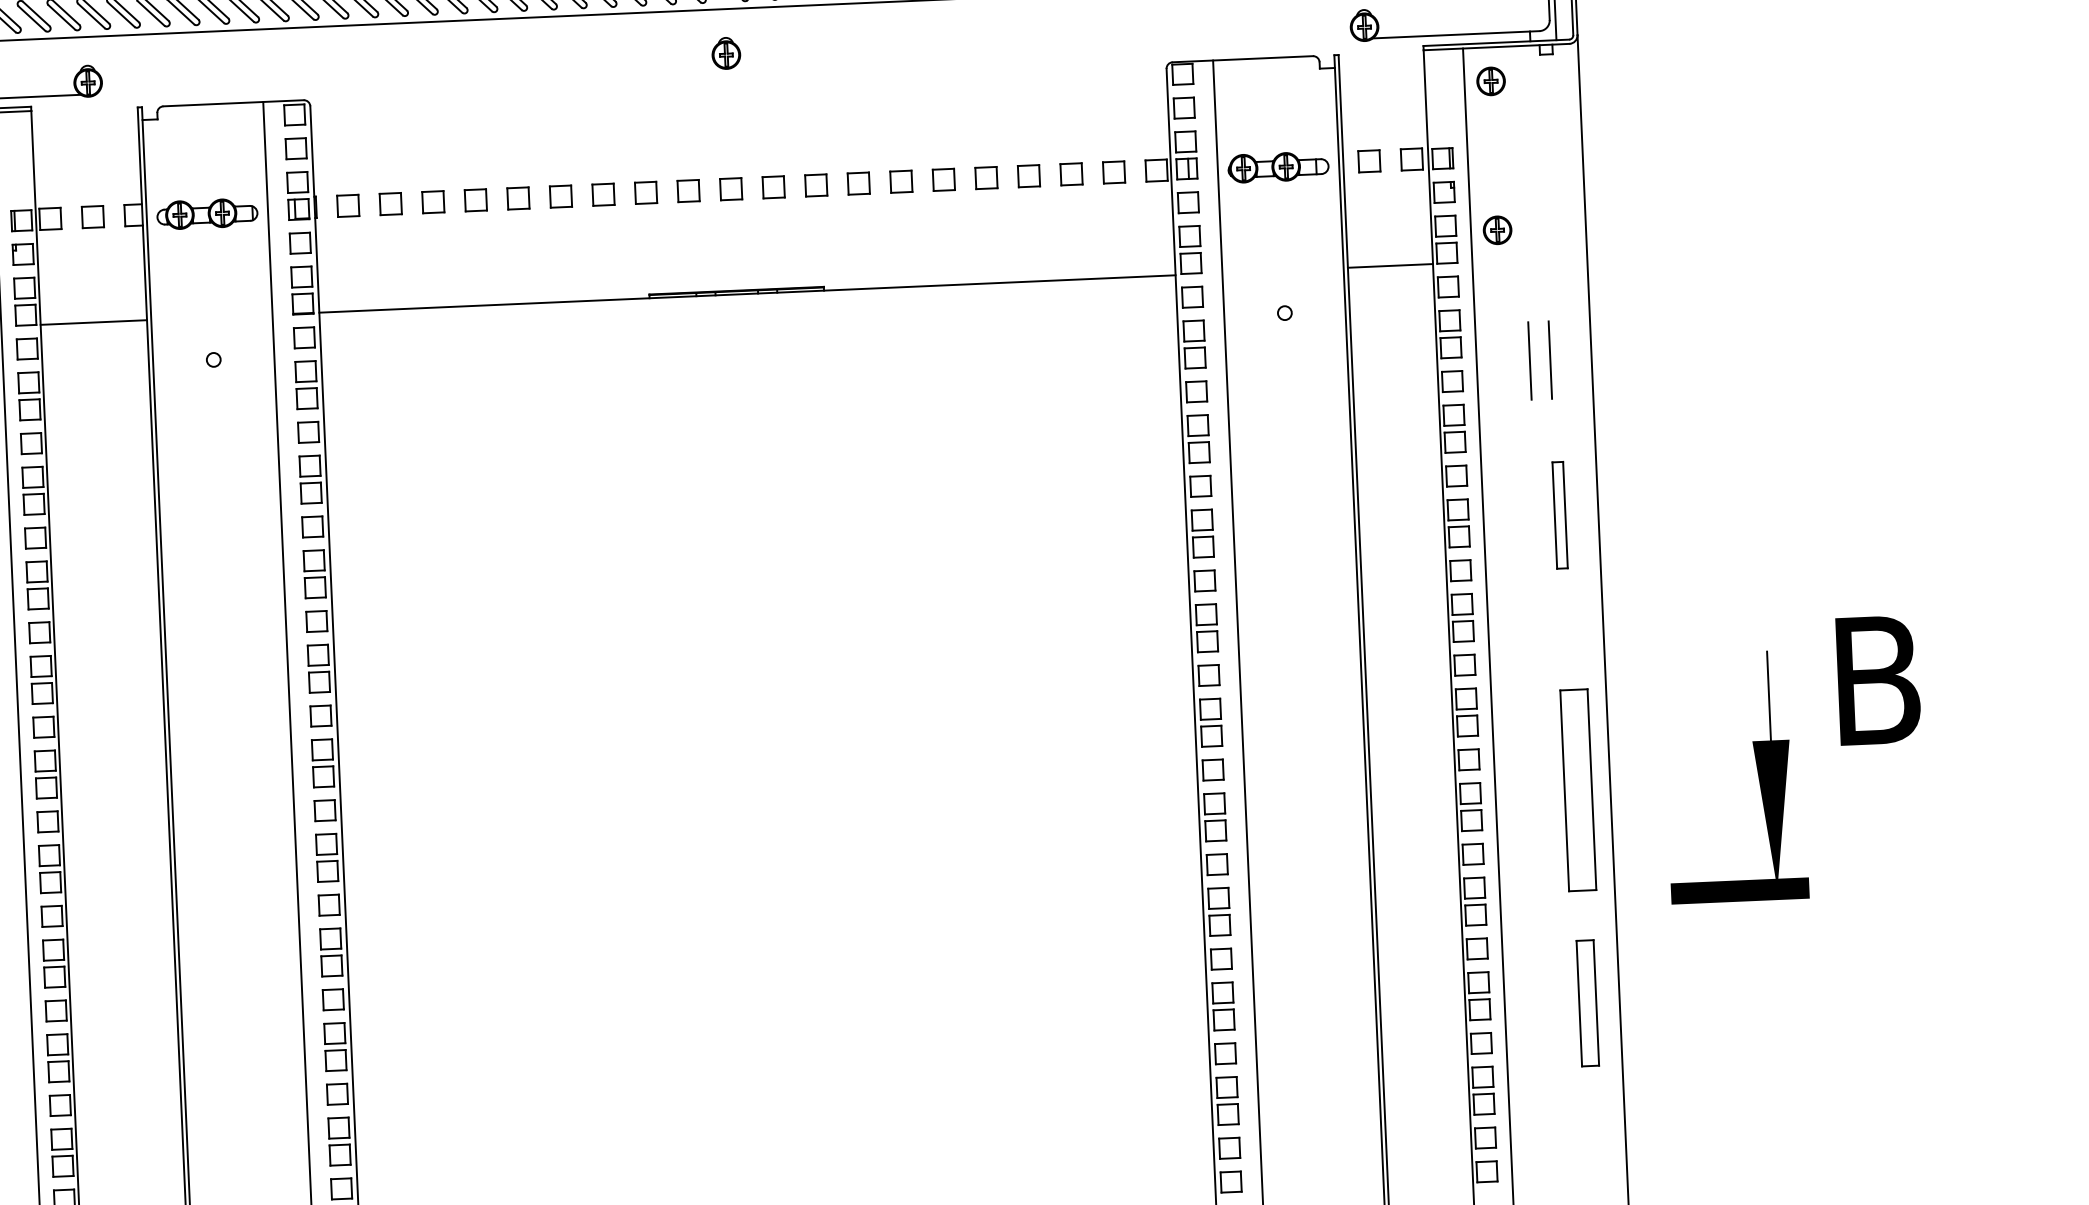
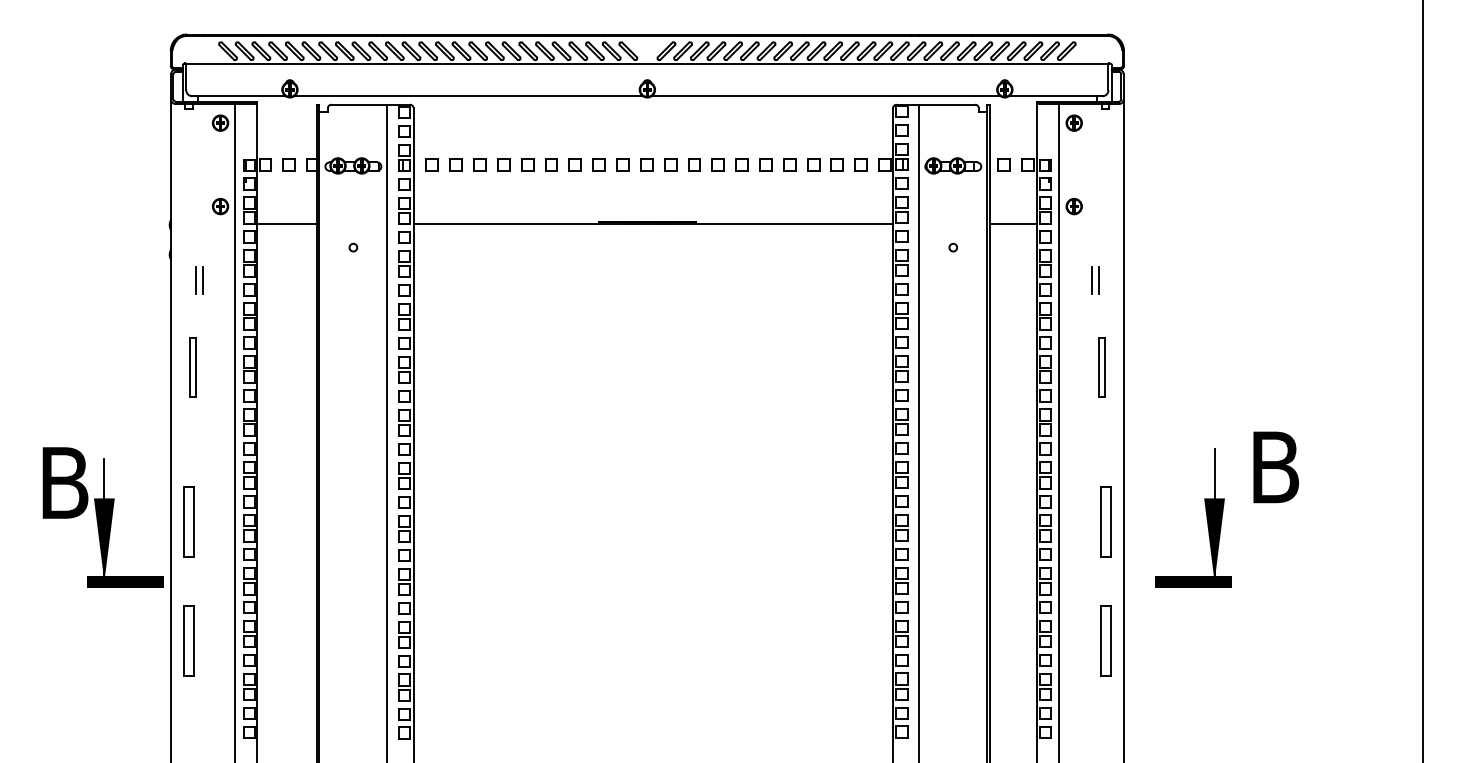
line: (1044, 53) -> (825, 96), added
line: (407, 81) -> (468, 96), added
part: (1541, 360) -> (1095, 280), size x0.62
part: (1577, 790) -> (1105, 521), size x0.62

